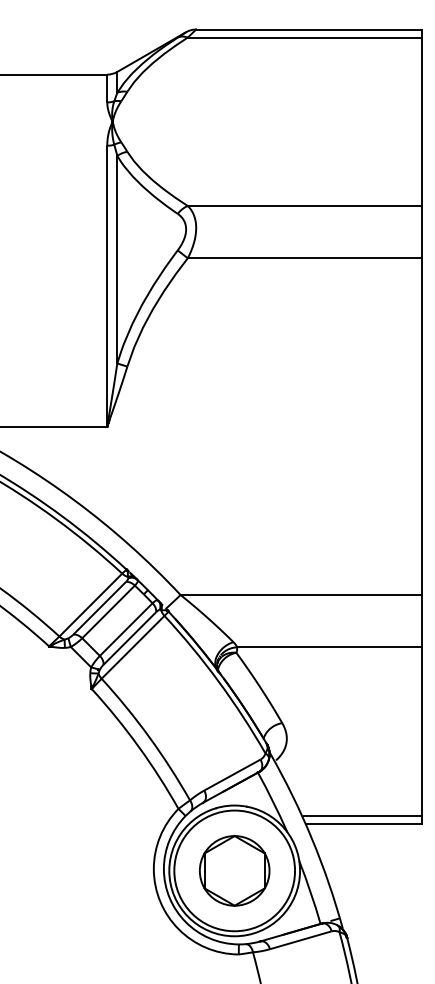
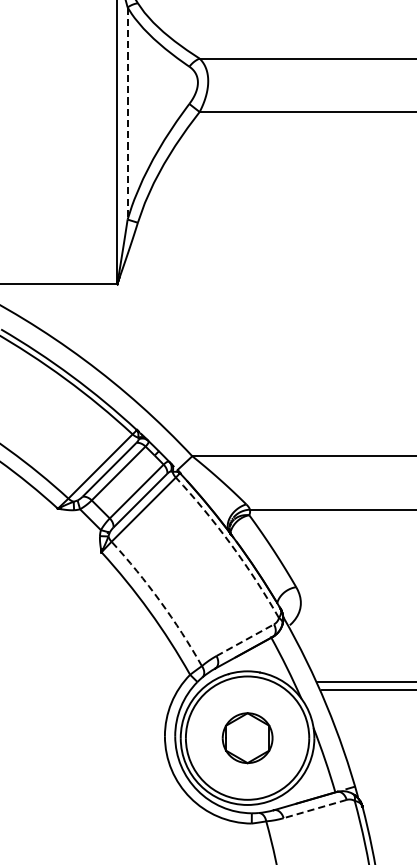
line: (117, 259) -> (127, 113), solid -> dashed
arc: (218, 681) -> (231, 544), solid -> dashed
arc: (149, 737) -> (160, 601), solid -> dashed
line: (232, 775) -> (245, 640), solid -> dashed
part: (234, 870) -> (247, 737), size x0.7
line: (300, 940) -> (314, 809), solid -> dashed

